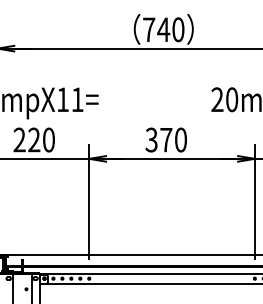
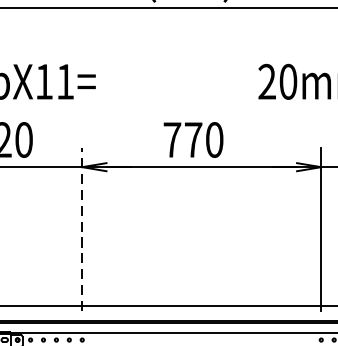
text: (151, 139) -> (172, 139), 370 -> 770
line: (89, 201) -> (82, 228), solid -> dashed

